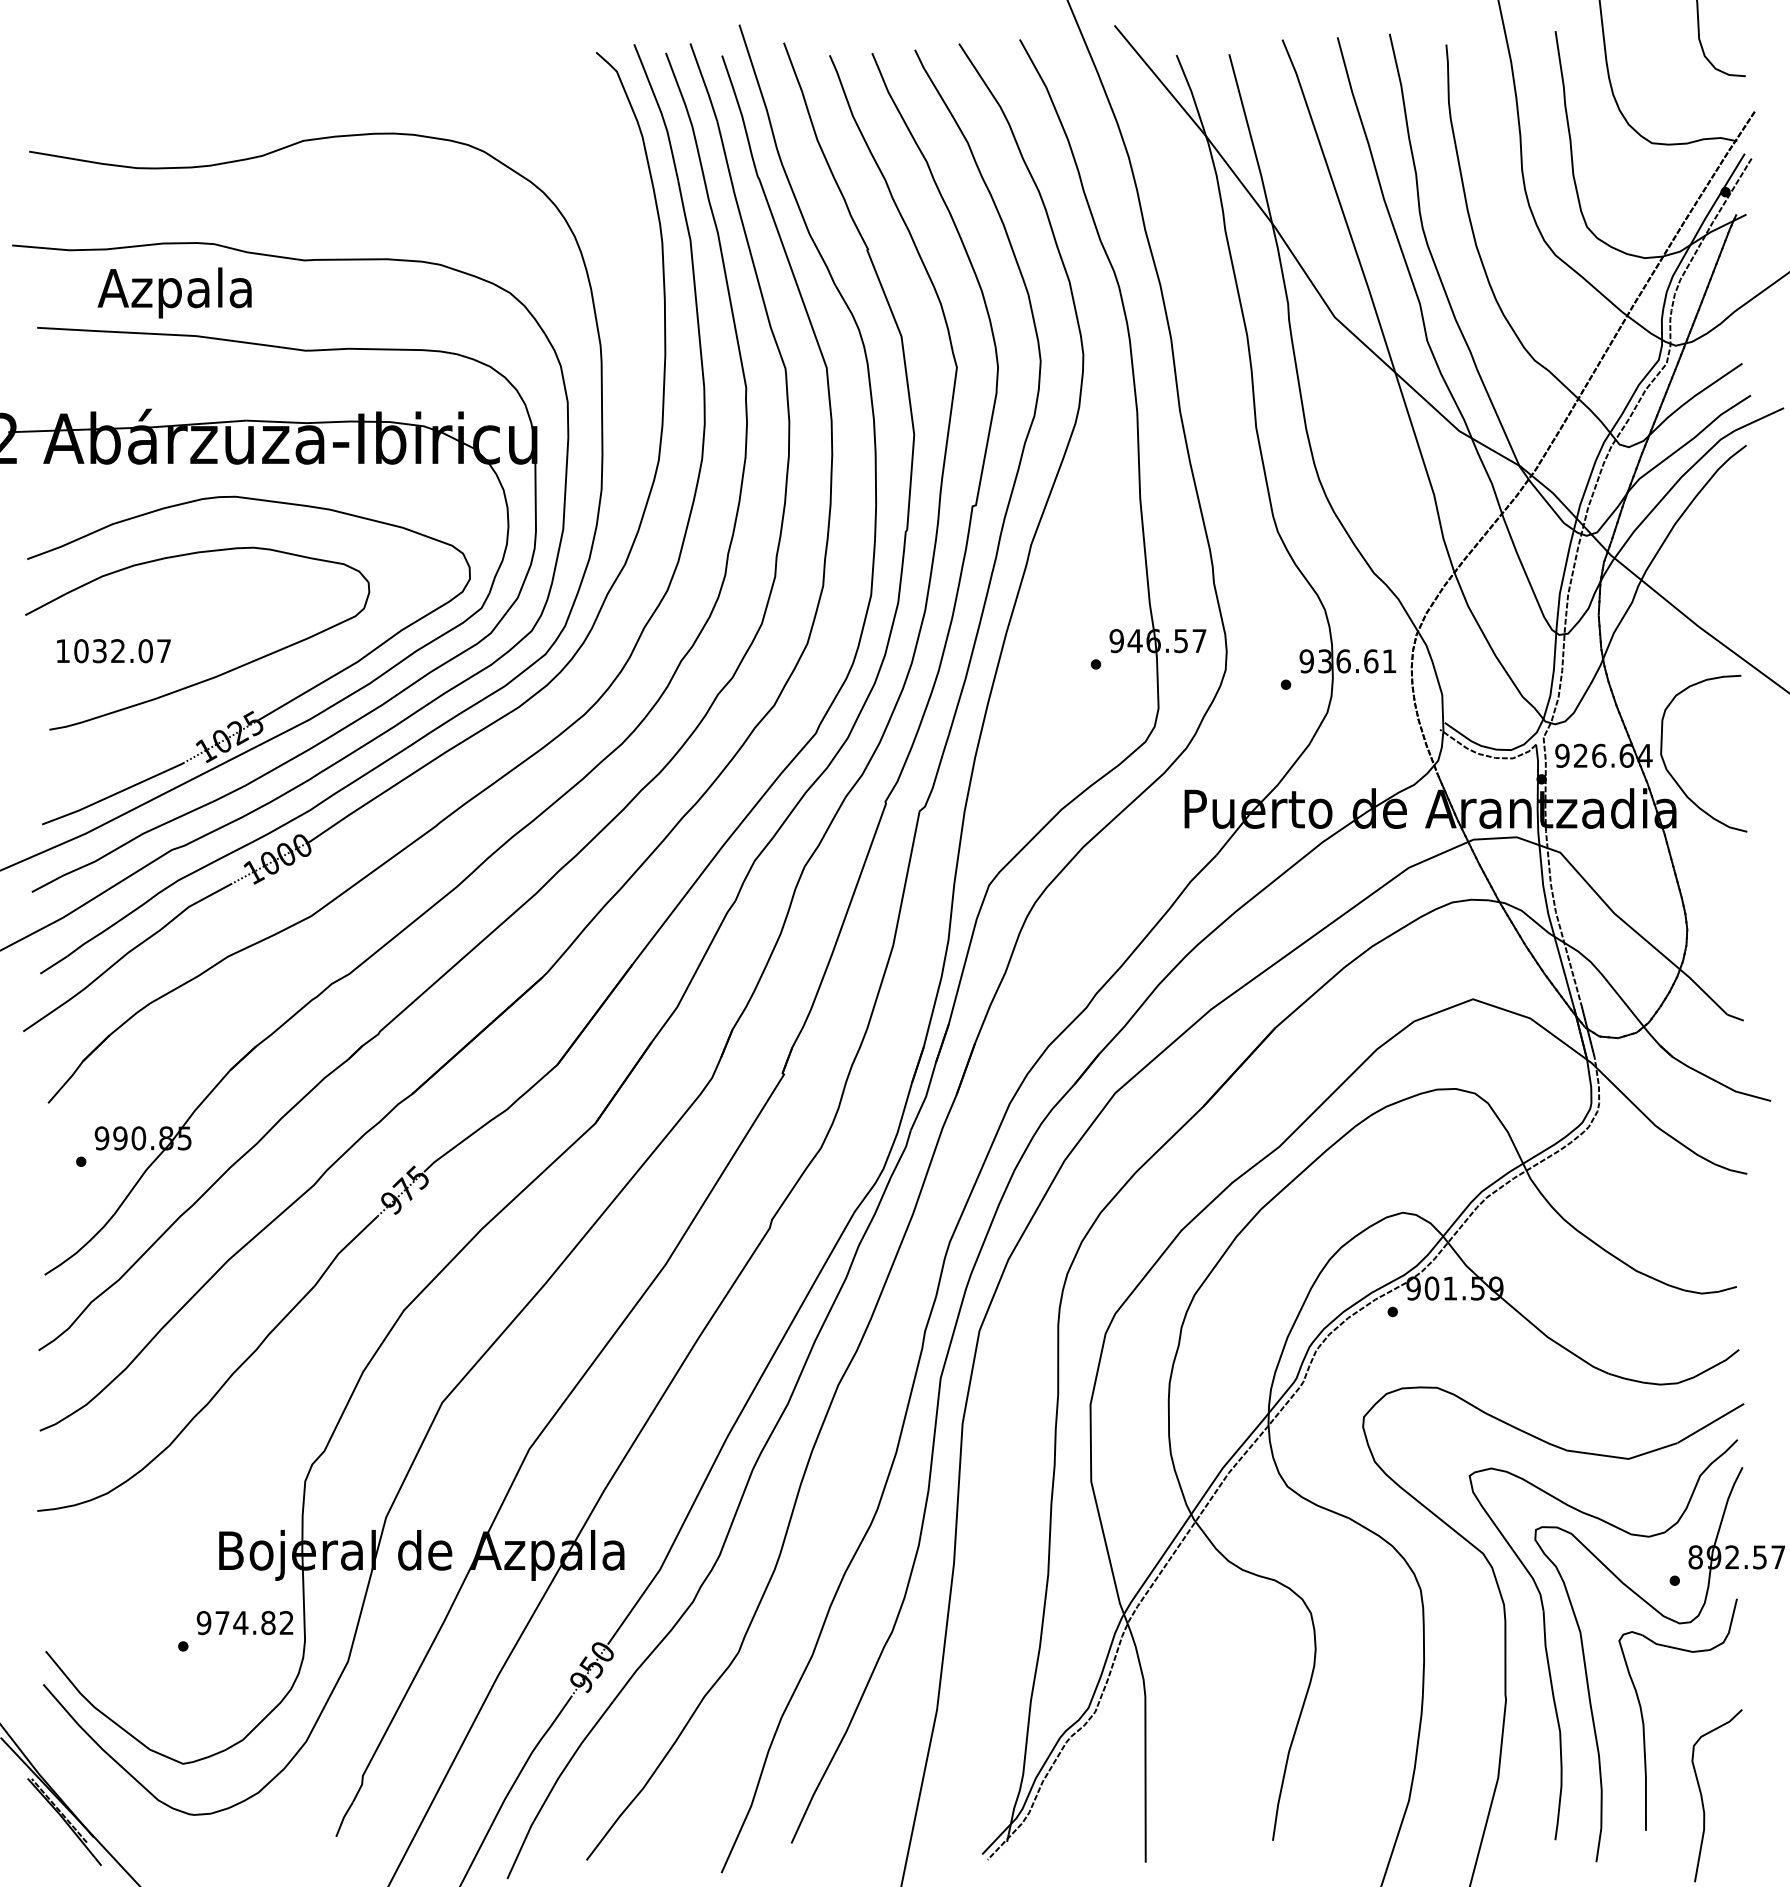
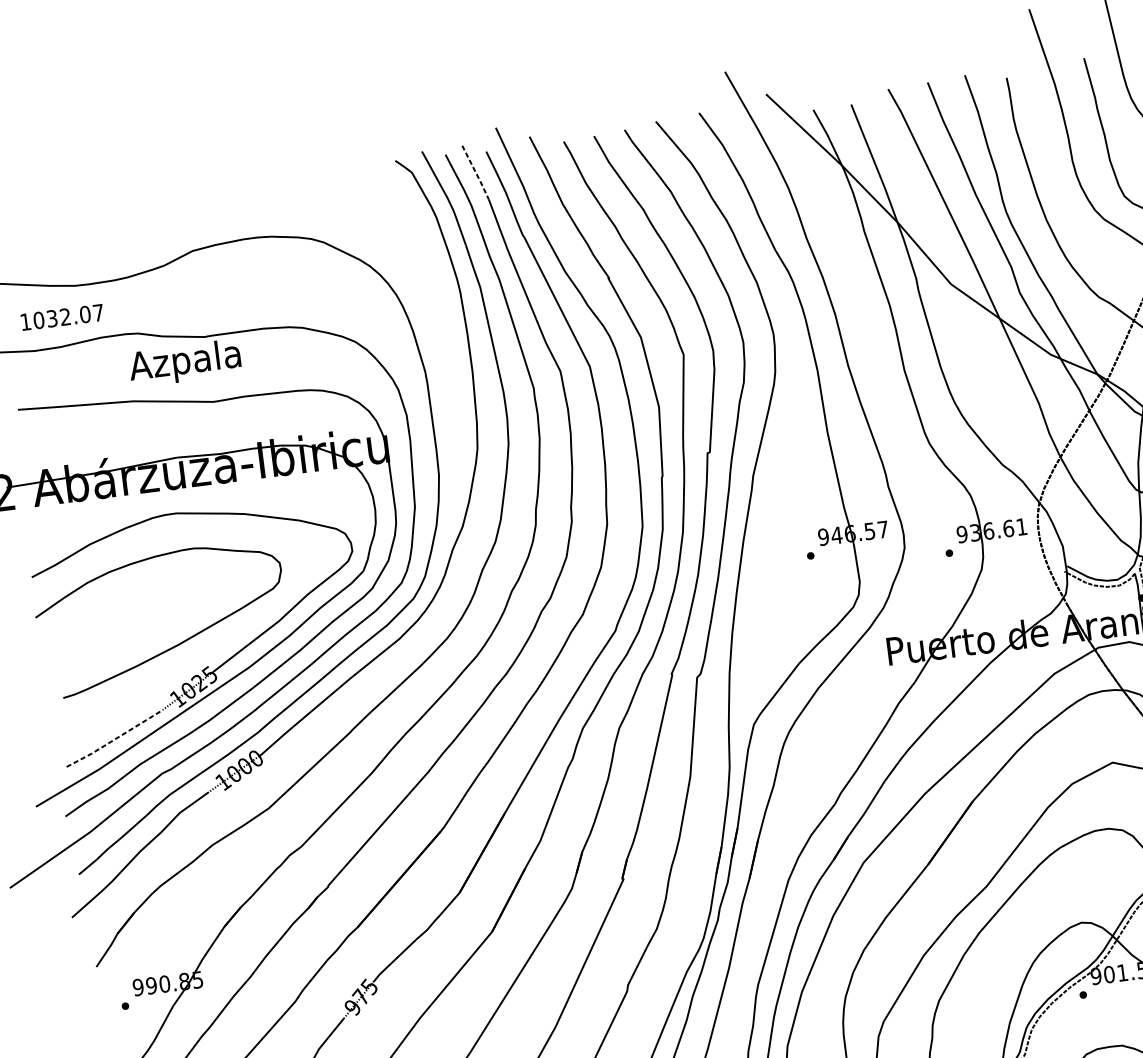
line: (704, 81) -> (475, 171), solid -> dashed
text: (174, 292) -> (184, 362), moved
text: (113, 651) -> (62, 317), moved
line: (114, 794) -> (116, 738), solid -> dashed

